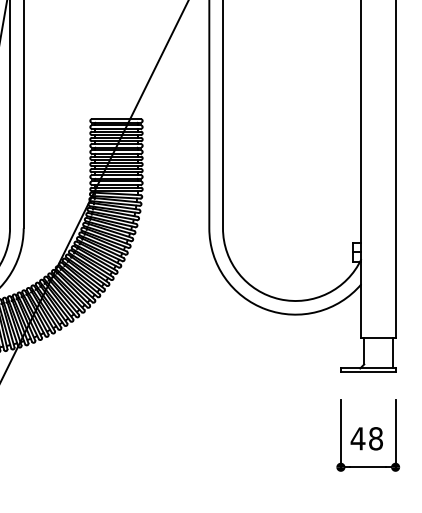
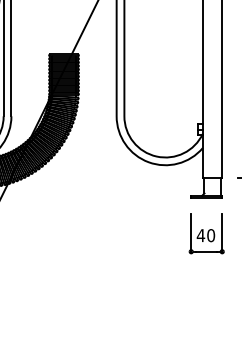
text: (376, 438) -> (211, 235), 48 -> 40

